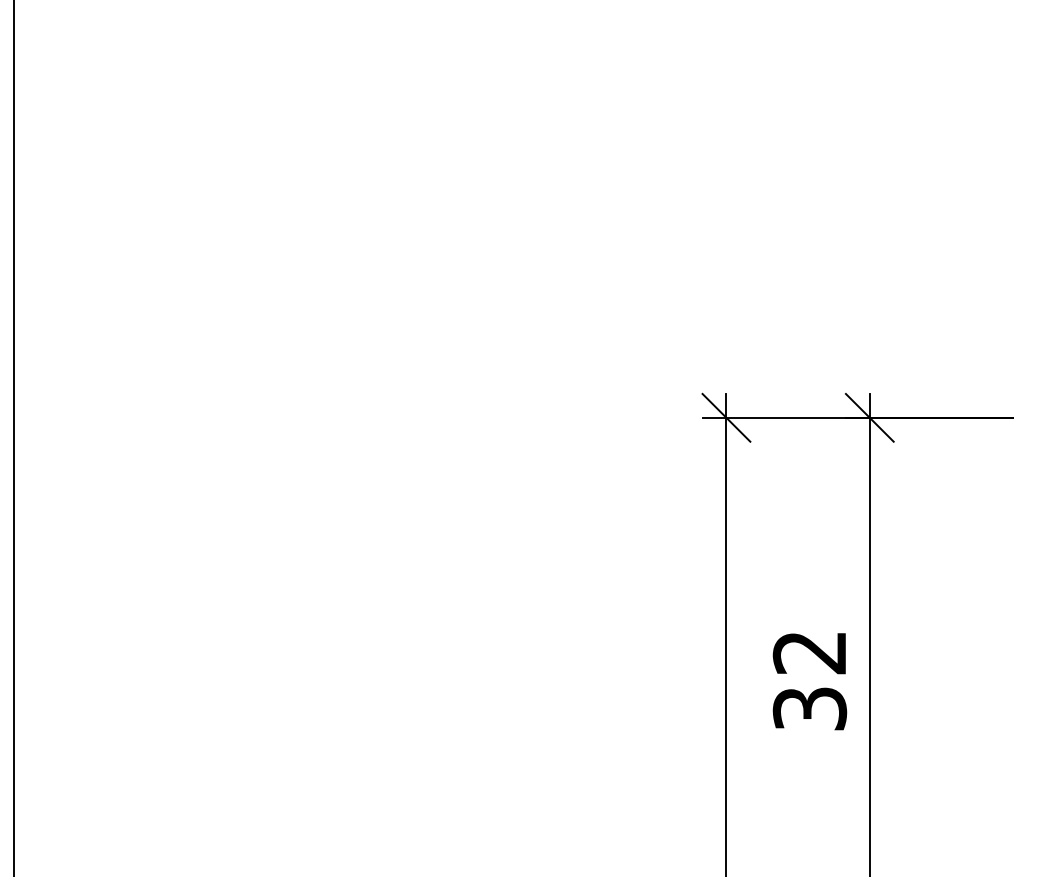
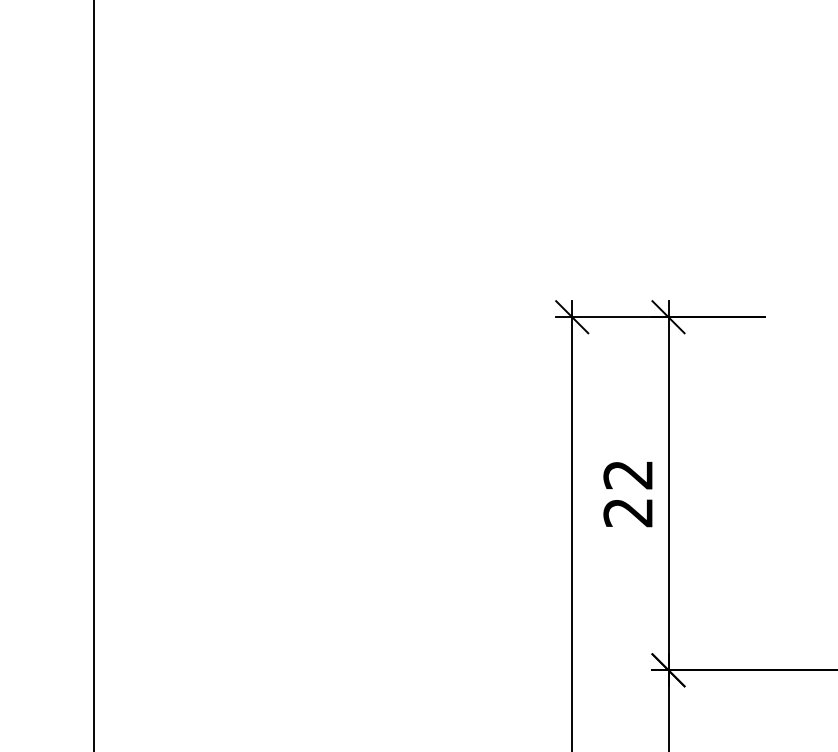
text: (810, 708) -> (628, 512), 32 -> 22

